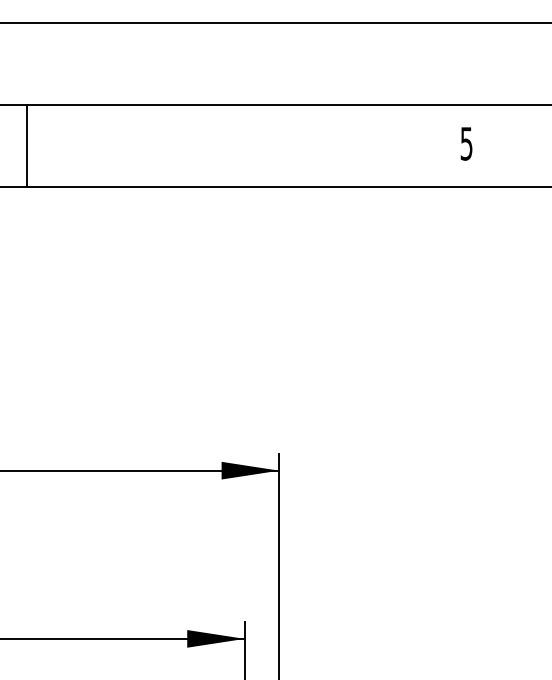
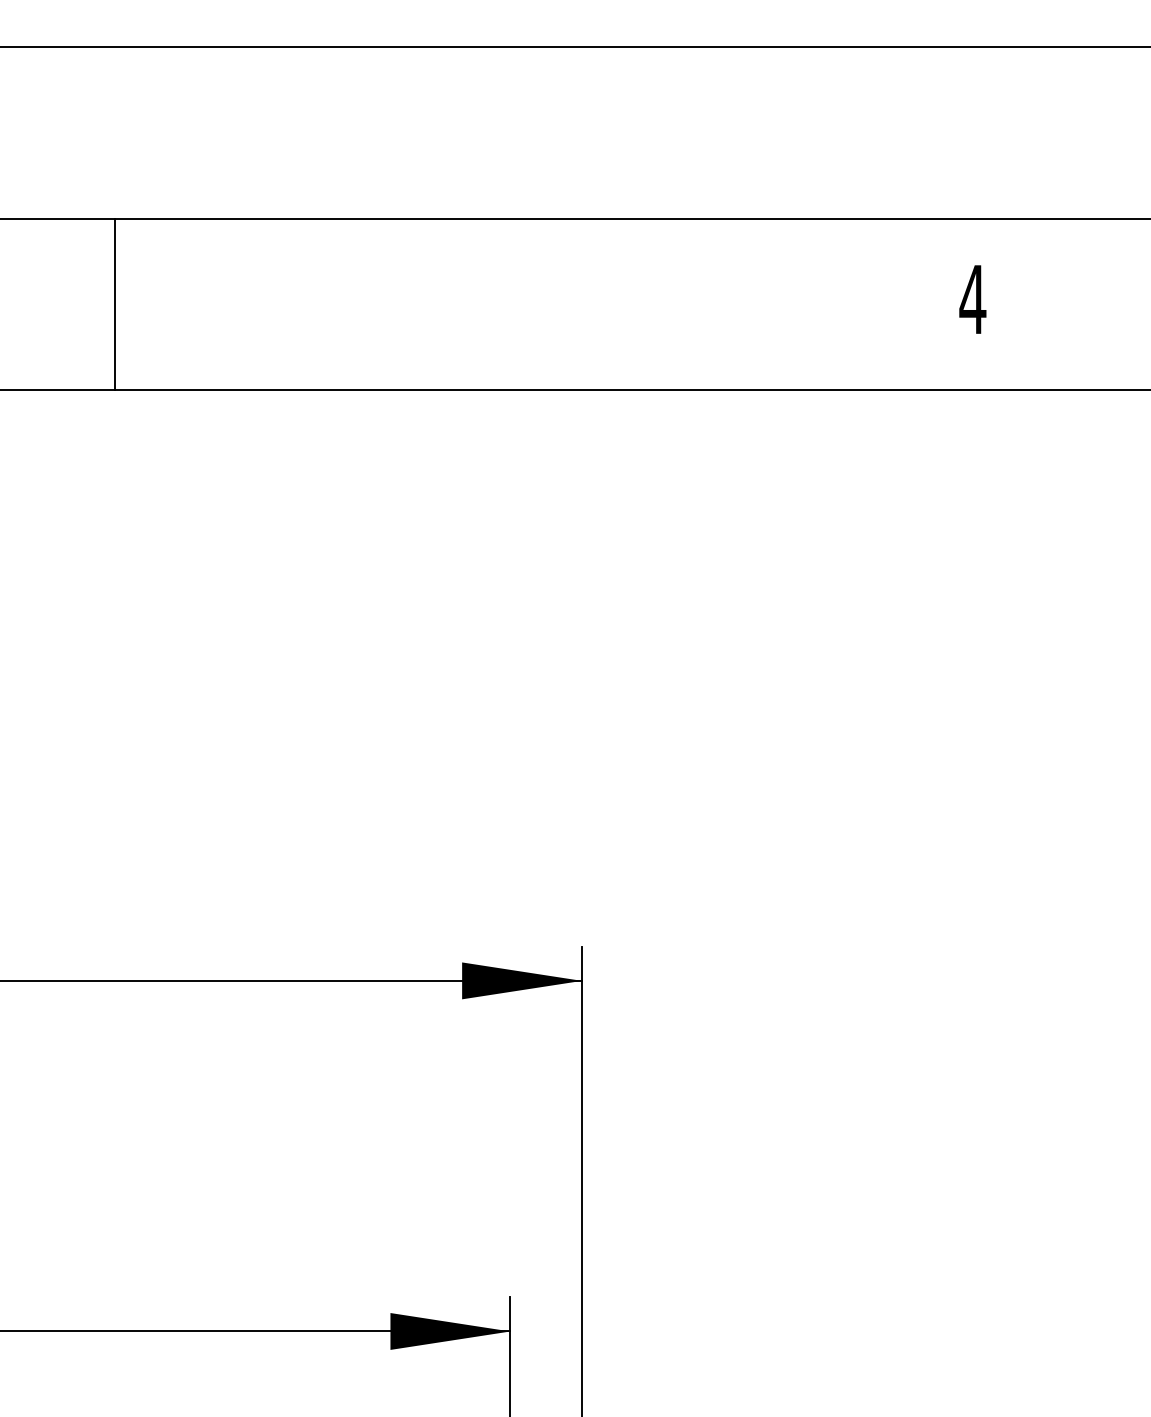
text: (466, 143) -> (972, 298), 5 -> 4
line: (27, 145) -> (115, 303), moved

